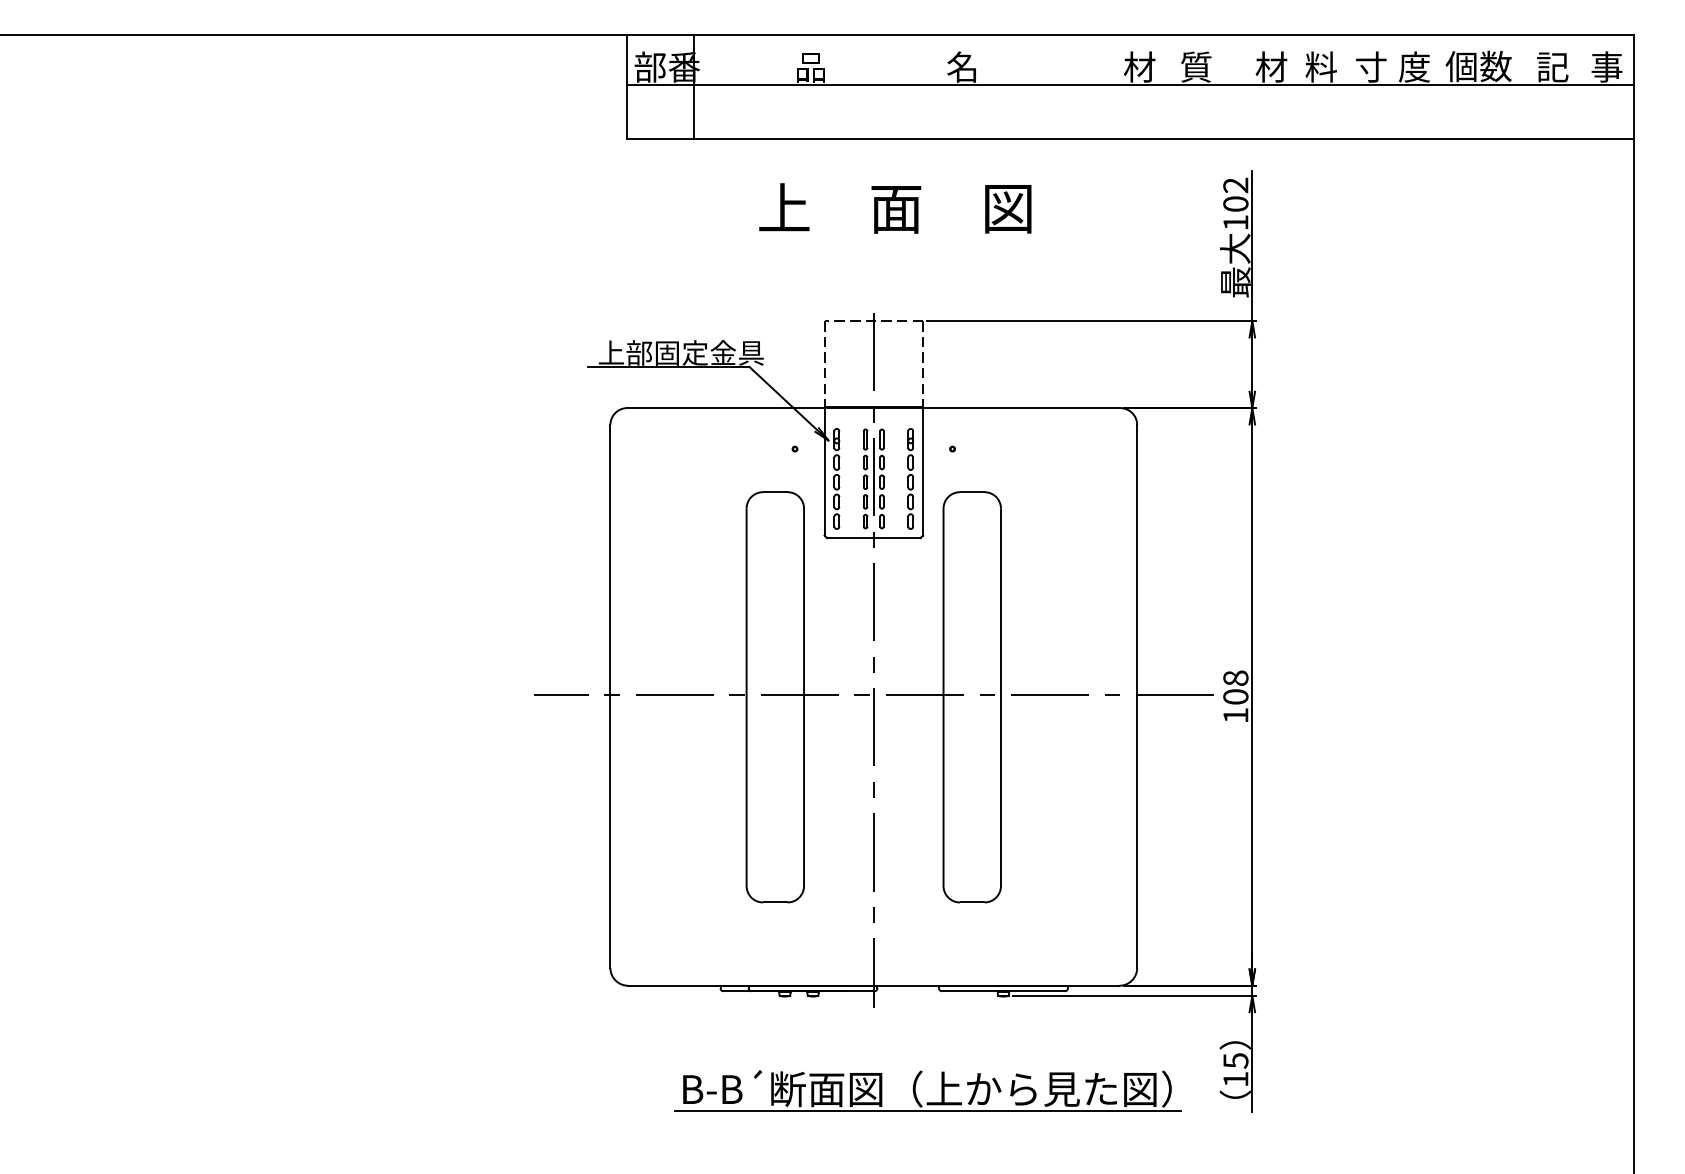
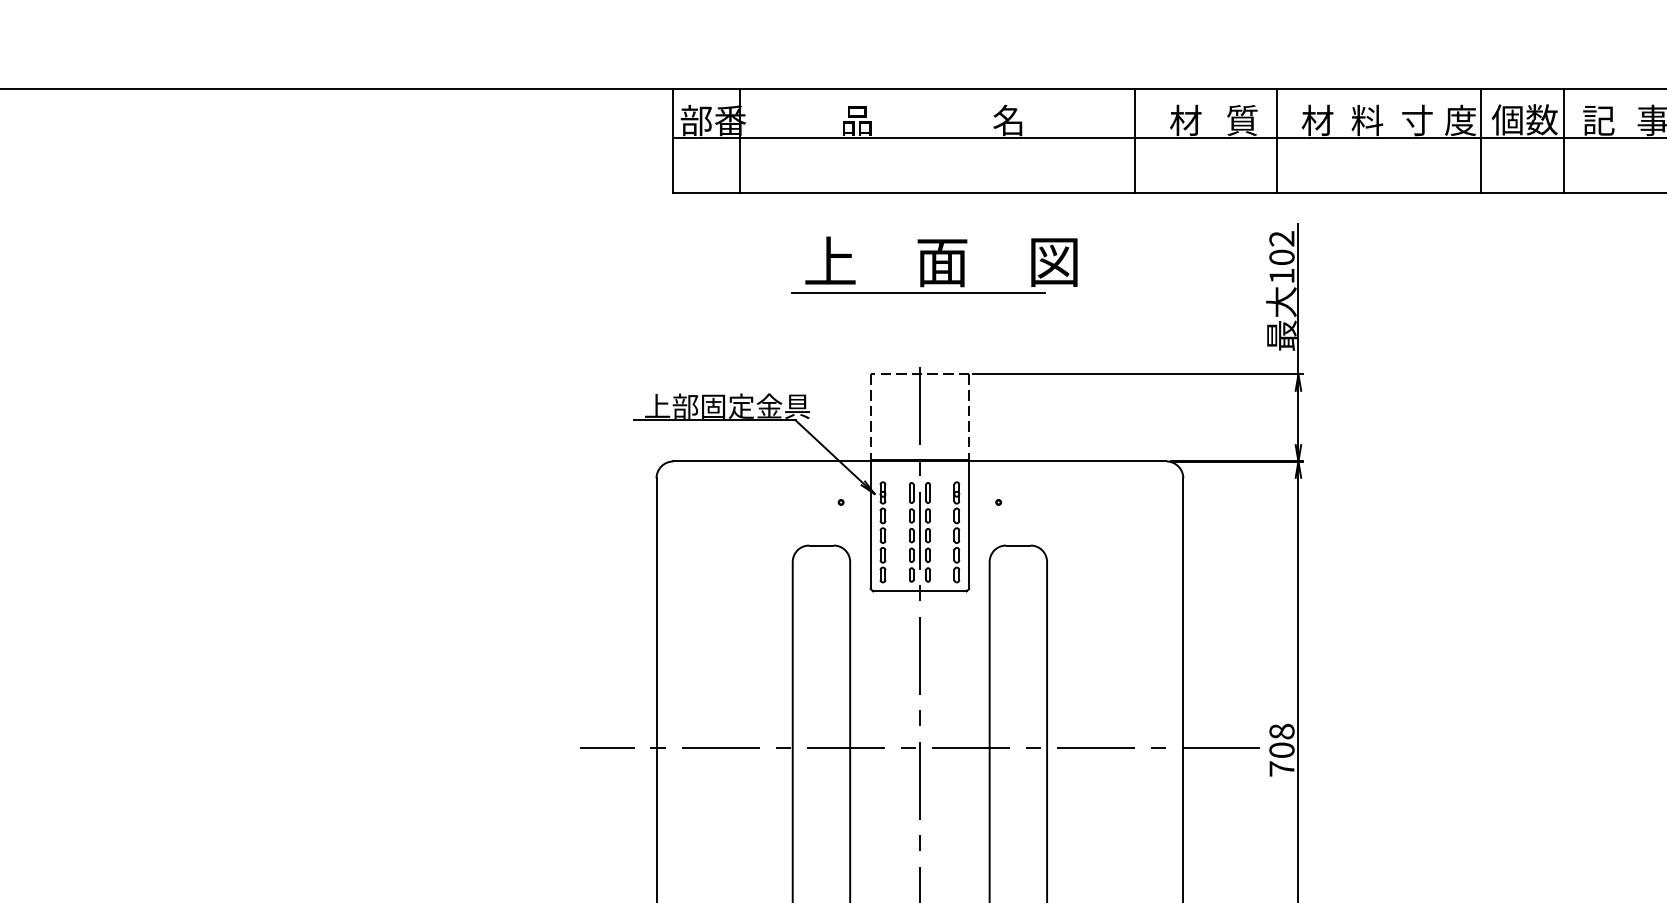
line: (1089, 87) -> (1135, 140), added
line: (1230, 87) -> (1276, 140), added
line: (1434, 87) -> (1480, 140), added
line: (1517, 87) -> (1563, 140), added
line: (871, 240) -> (917, 293), added
text: (1235, 715) -> (1281, 768), 108 -> 708

